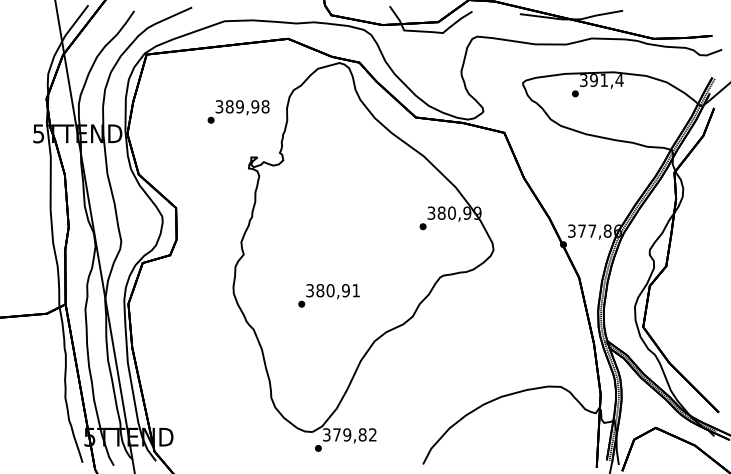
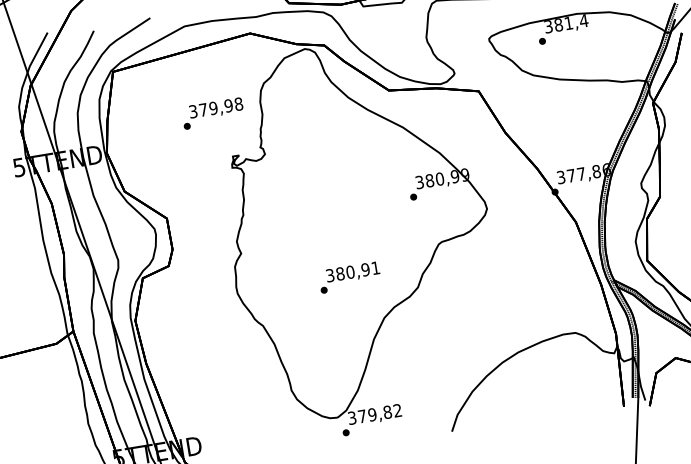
text: (593, 80) -> (558, 25), 391,4 -> 381,4
text: (229, 106) -> (203, 109), 389,98 -> 379,98
text: (328, 295) -> (349, 277), moved

